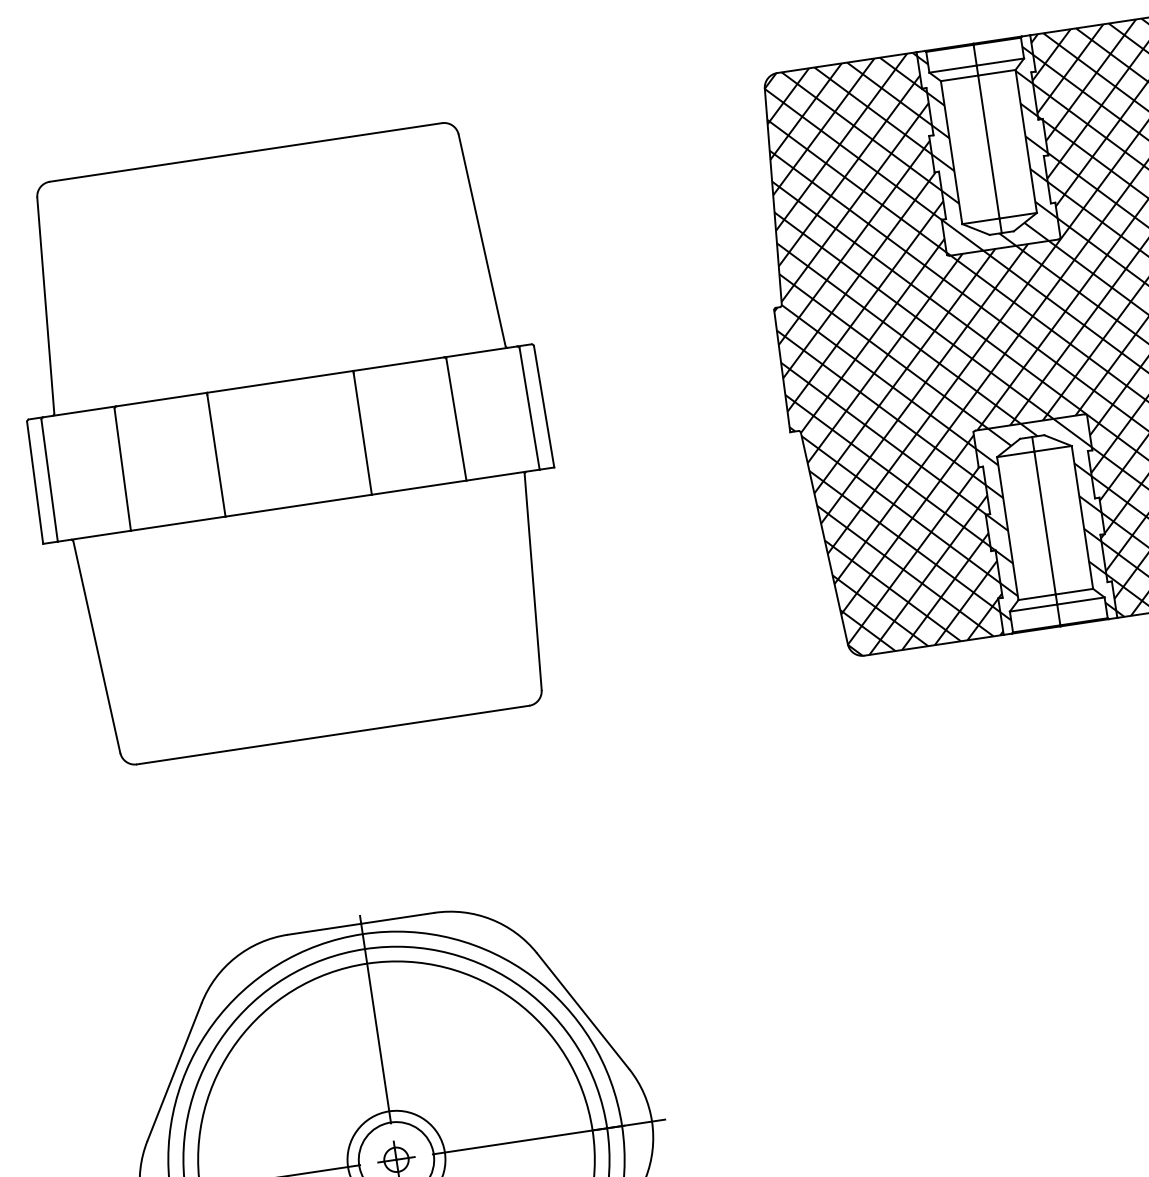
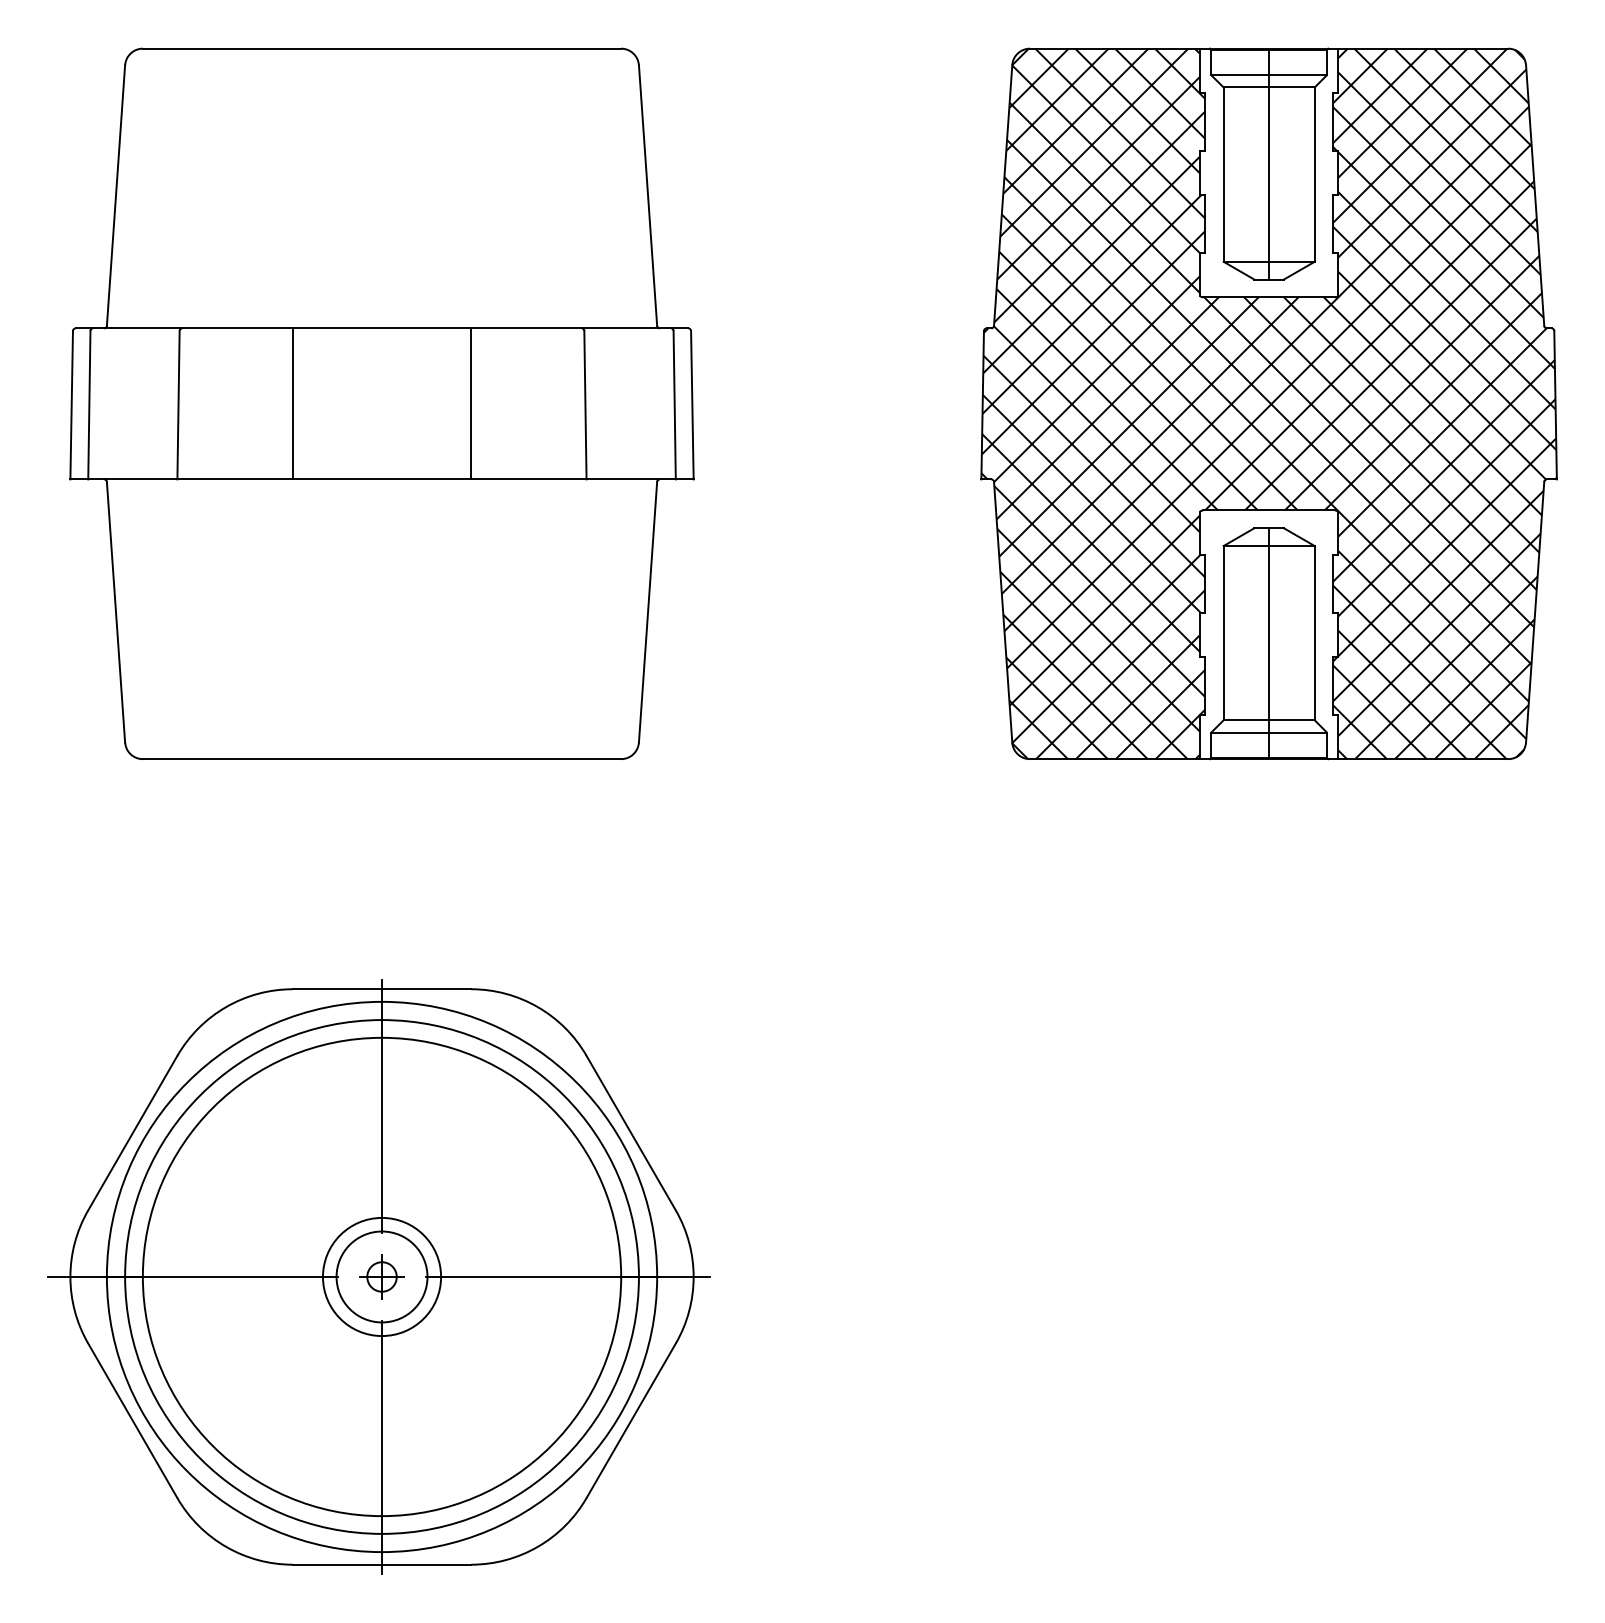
hatch: (988, 147) -> (1268, 175), removed
hatch: (1044, 520) -> (1268, 630), removed

